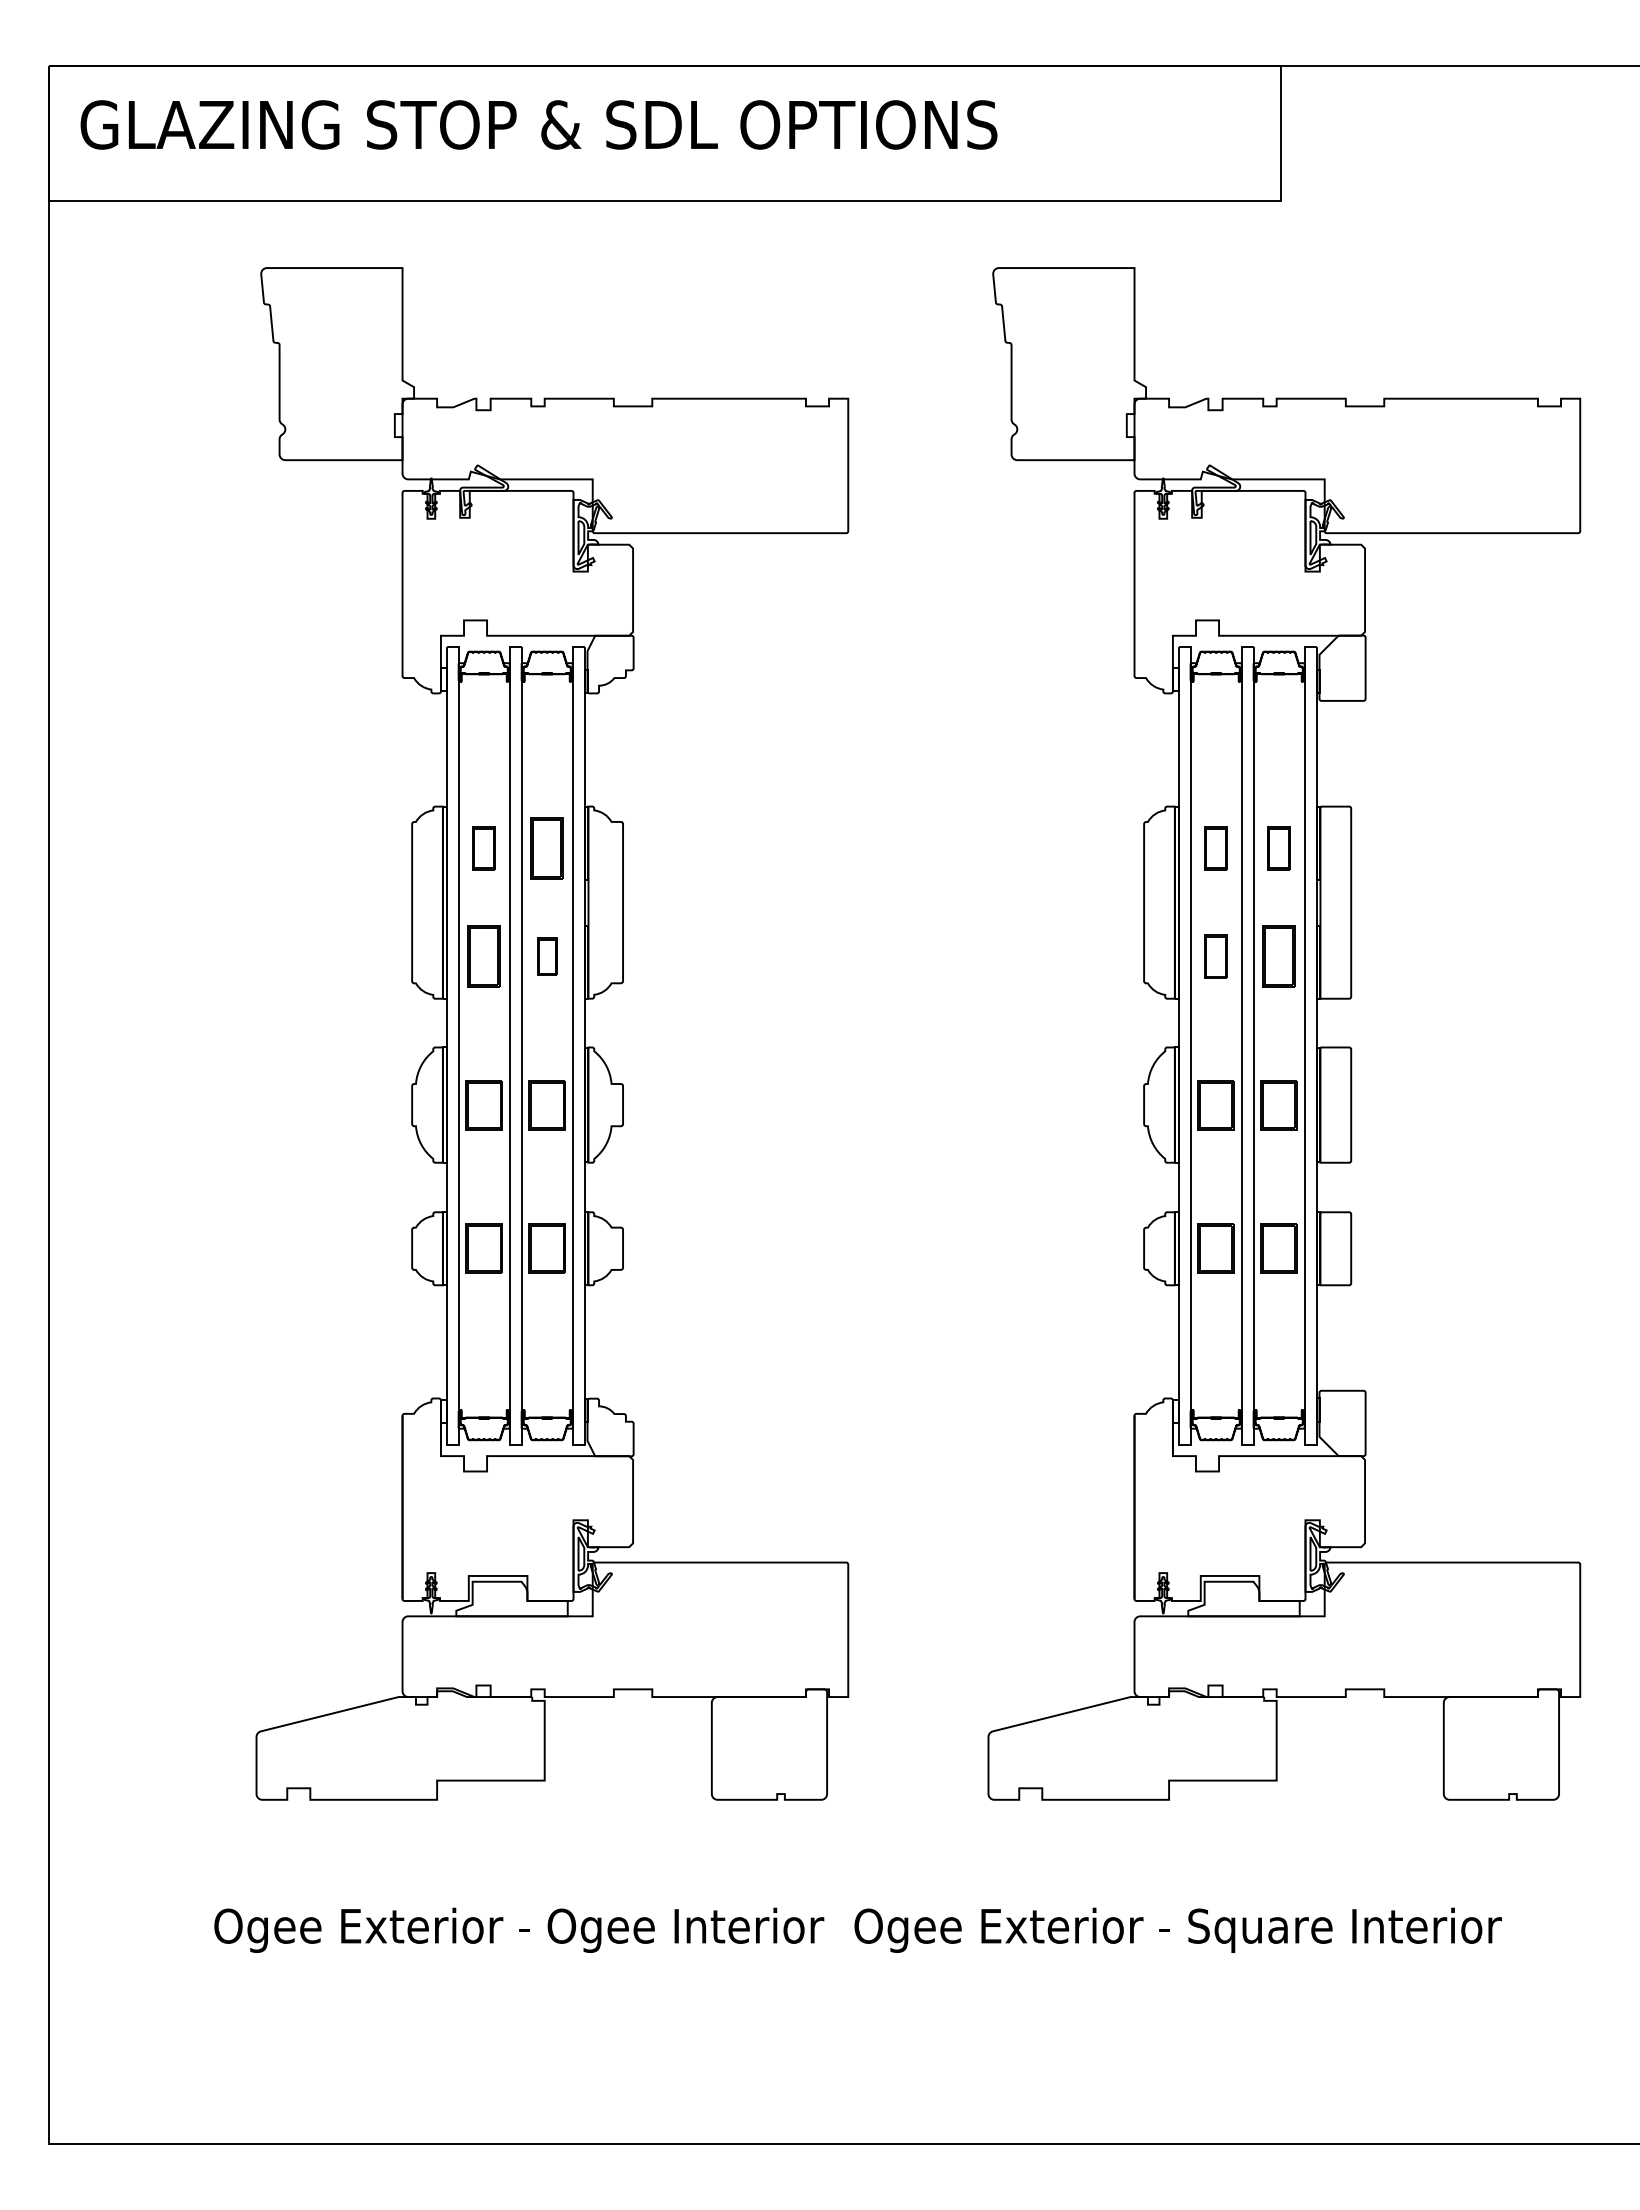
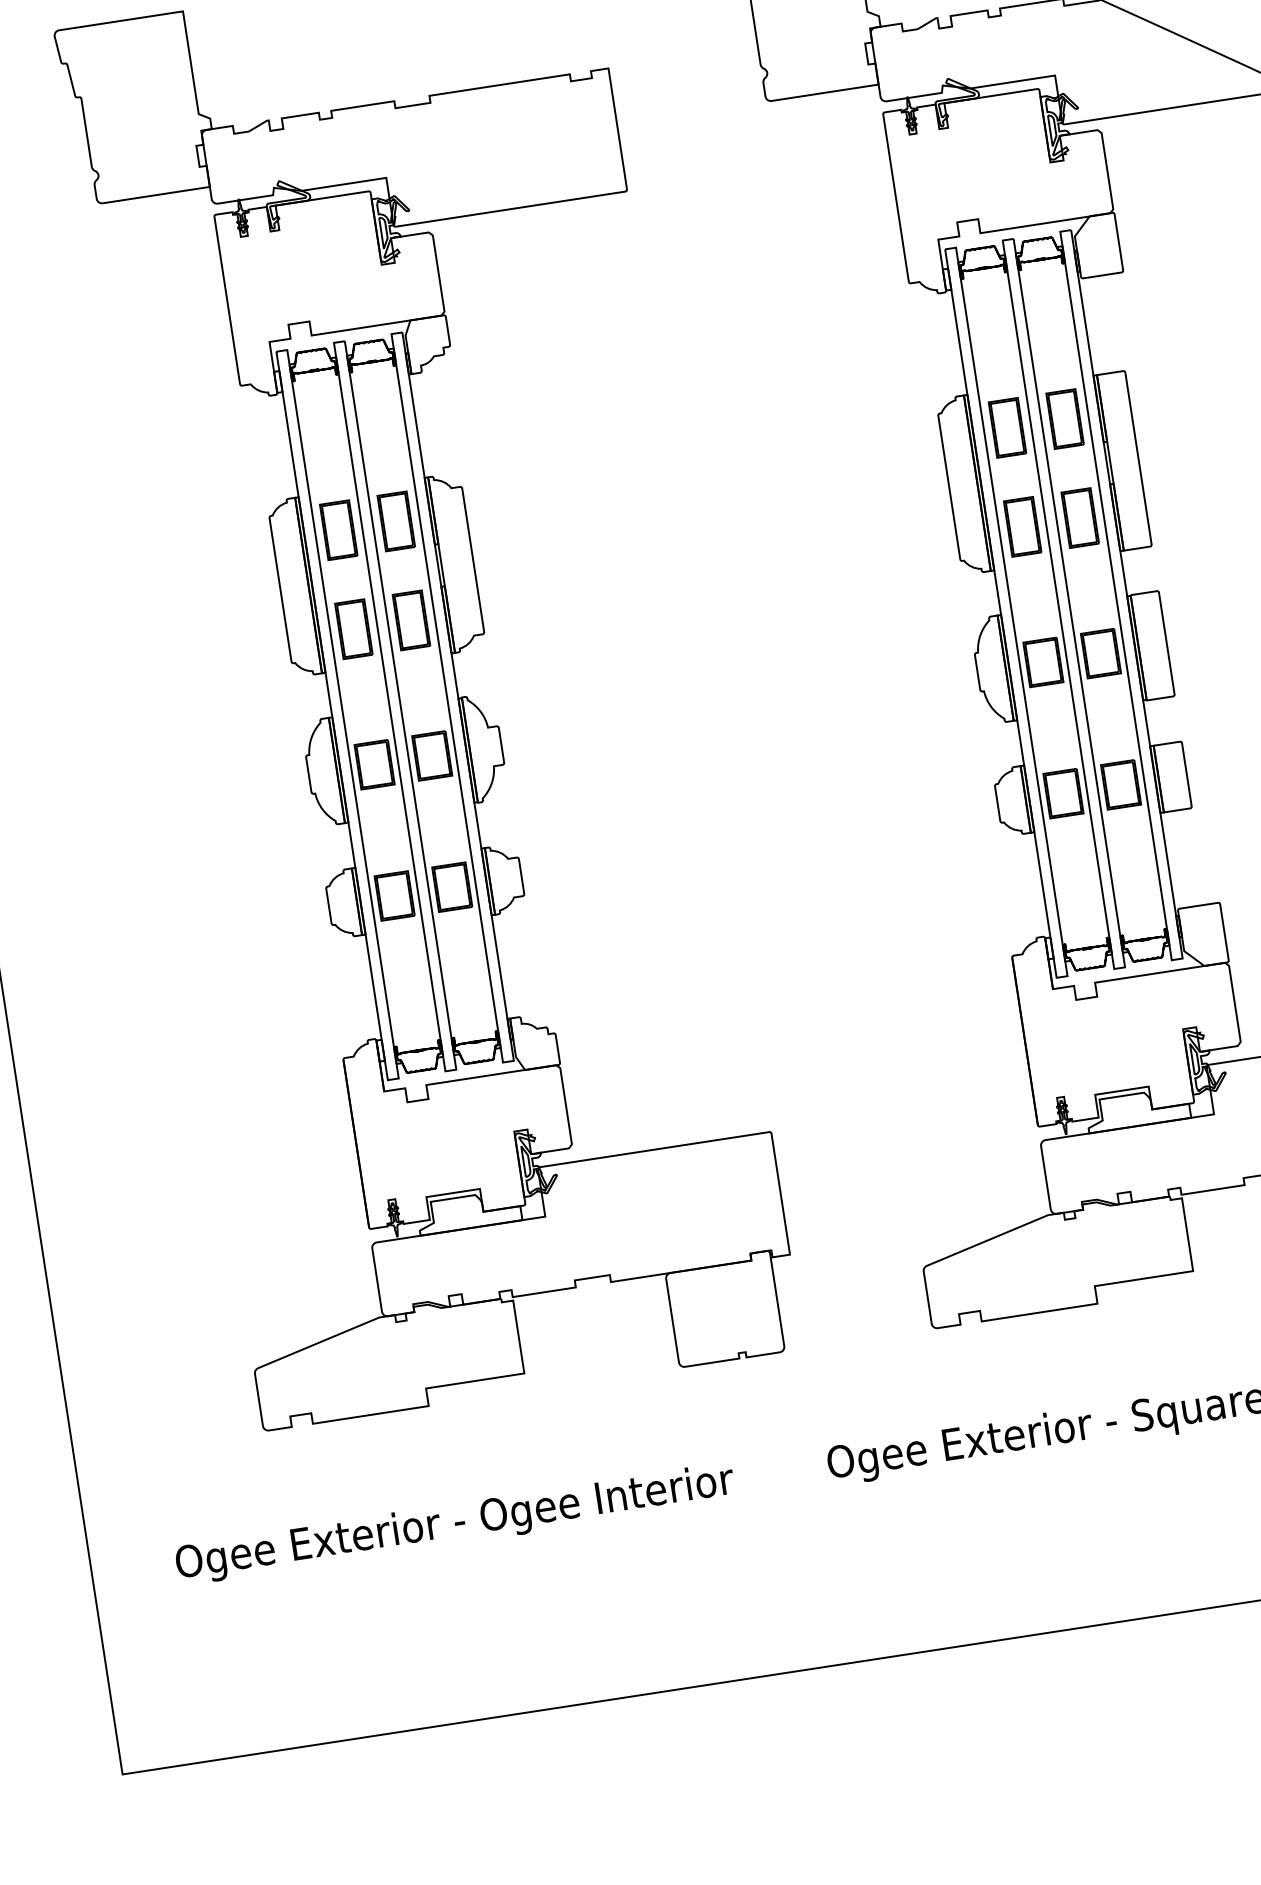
part: (483, 848) -> (338, 530), size x1.43
part: (1215, 848) -> (1006, 428), size x1.43
part: (1278, 848) -> (1064, 419), size x1.43
part: (546, 956) -> (410, 620), size x1.67
part: (1215, 956) -> (1022, 526), size x1.43
text: (519, 1929) -> (455, 1523), moved

